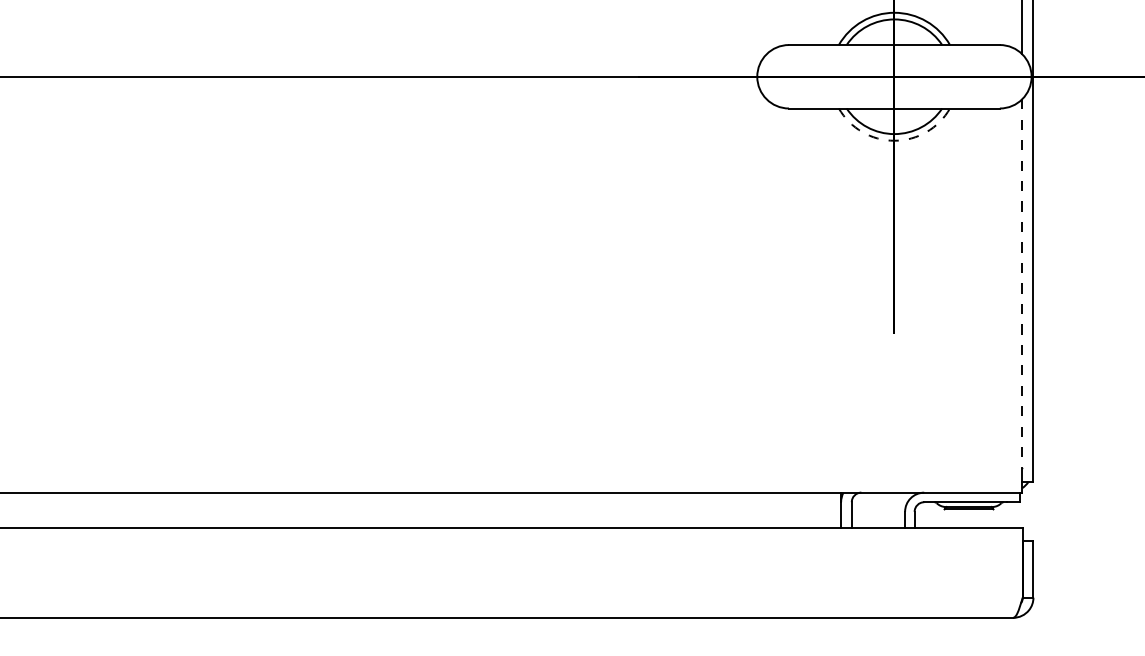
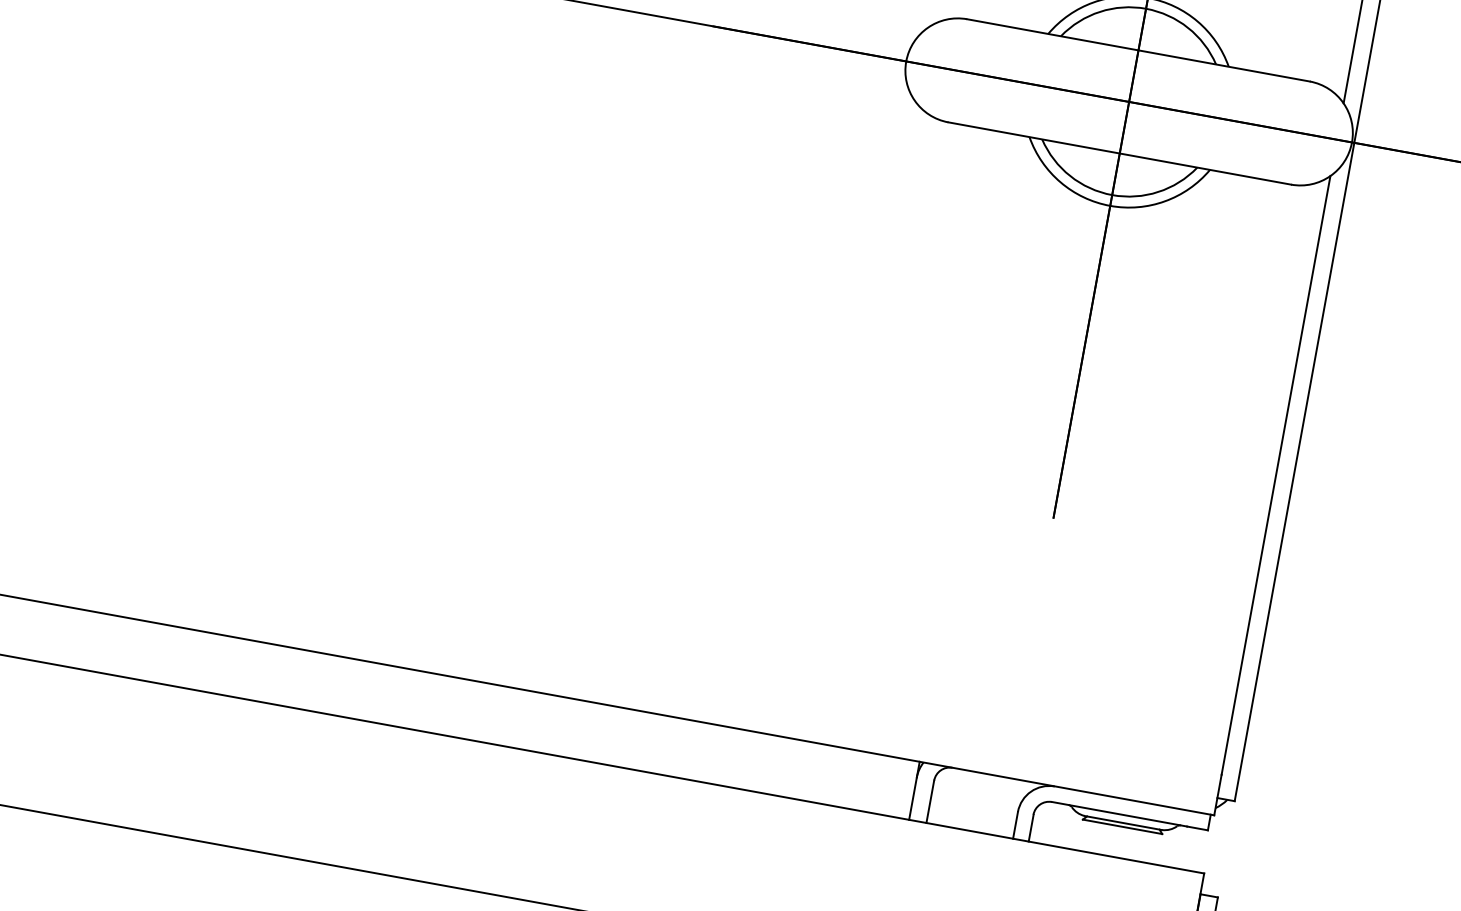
arc: (894, 140) -> (1110, 205), dashed -> solid
line: (1022, 283) -> (1276, 475), dashed -> solid

